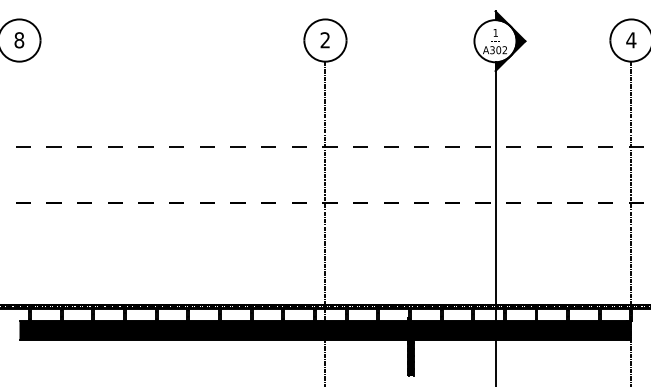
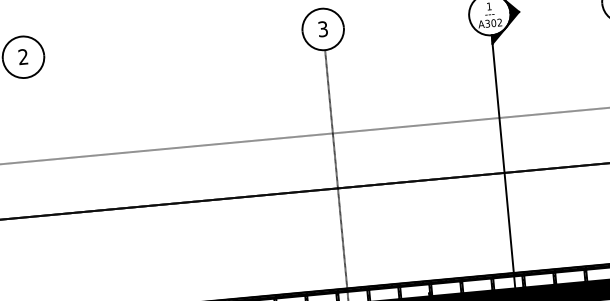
text: (19, 40) -> (23, 57), 8 -> 2
text: (324, 40) -> (322, 29), 2 -> 3

